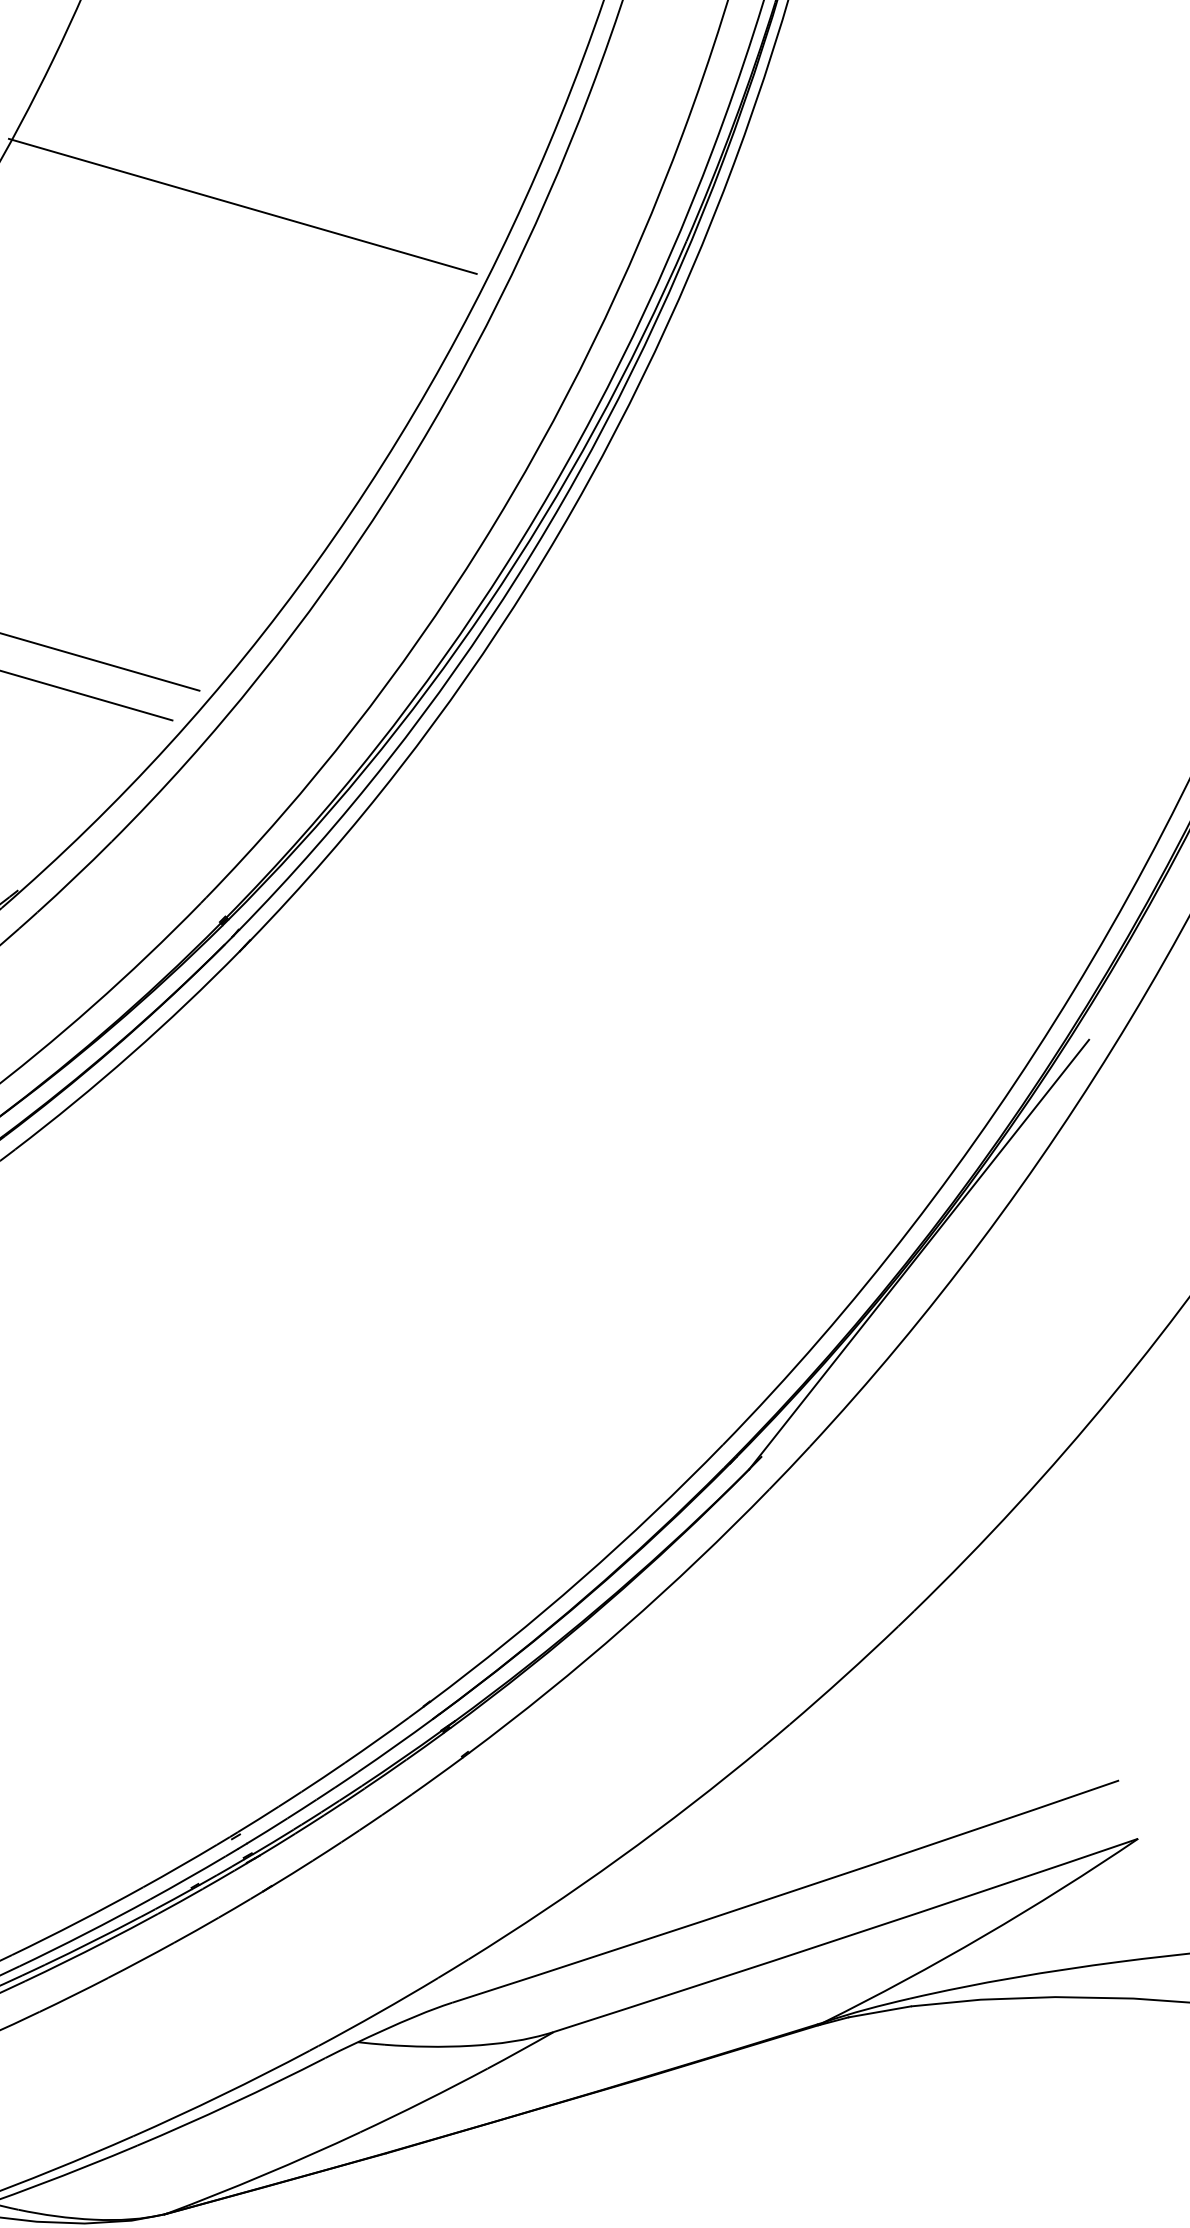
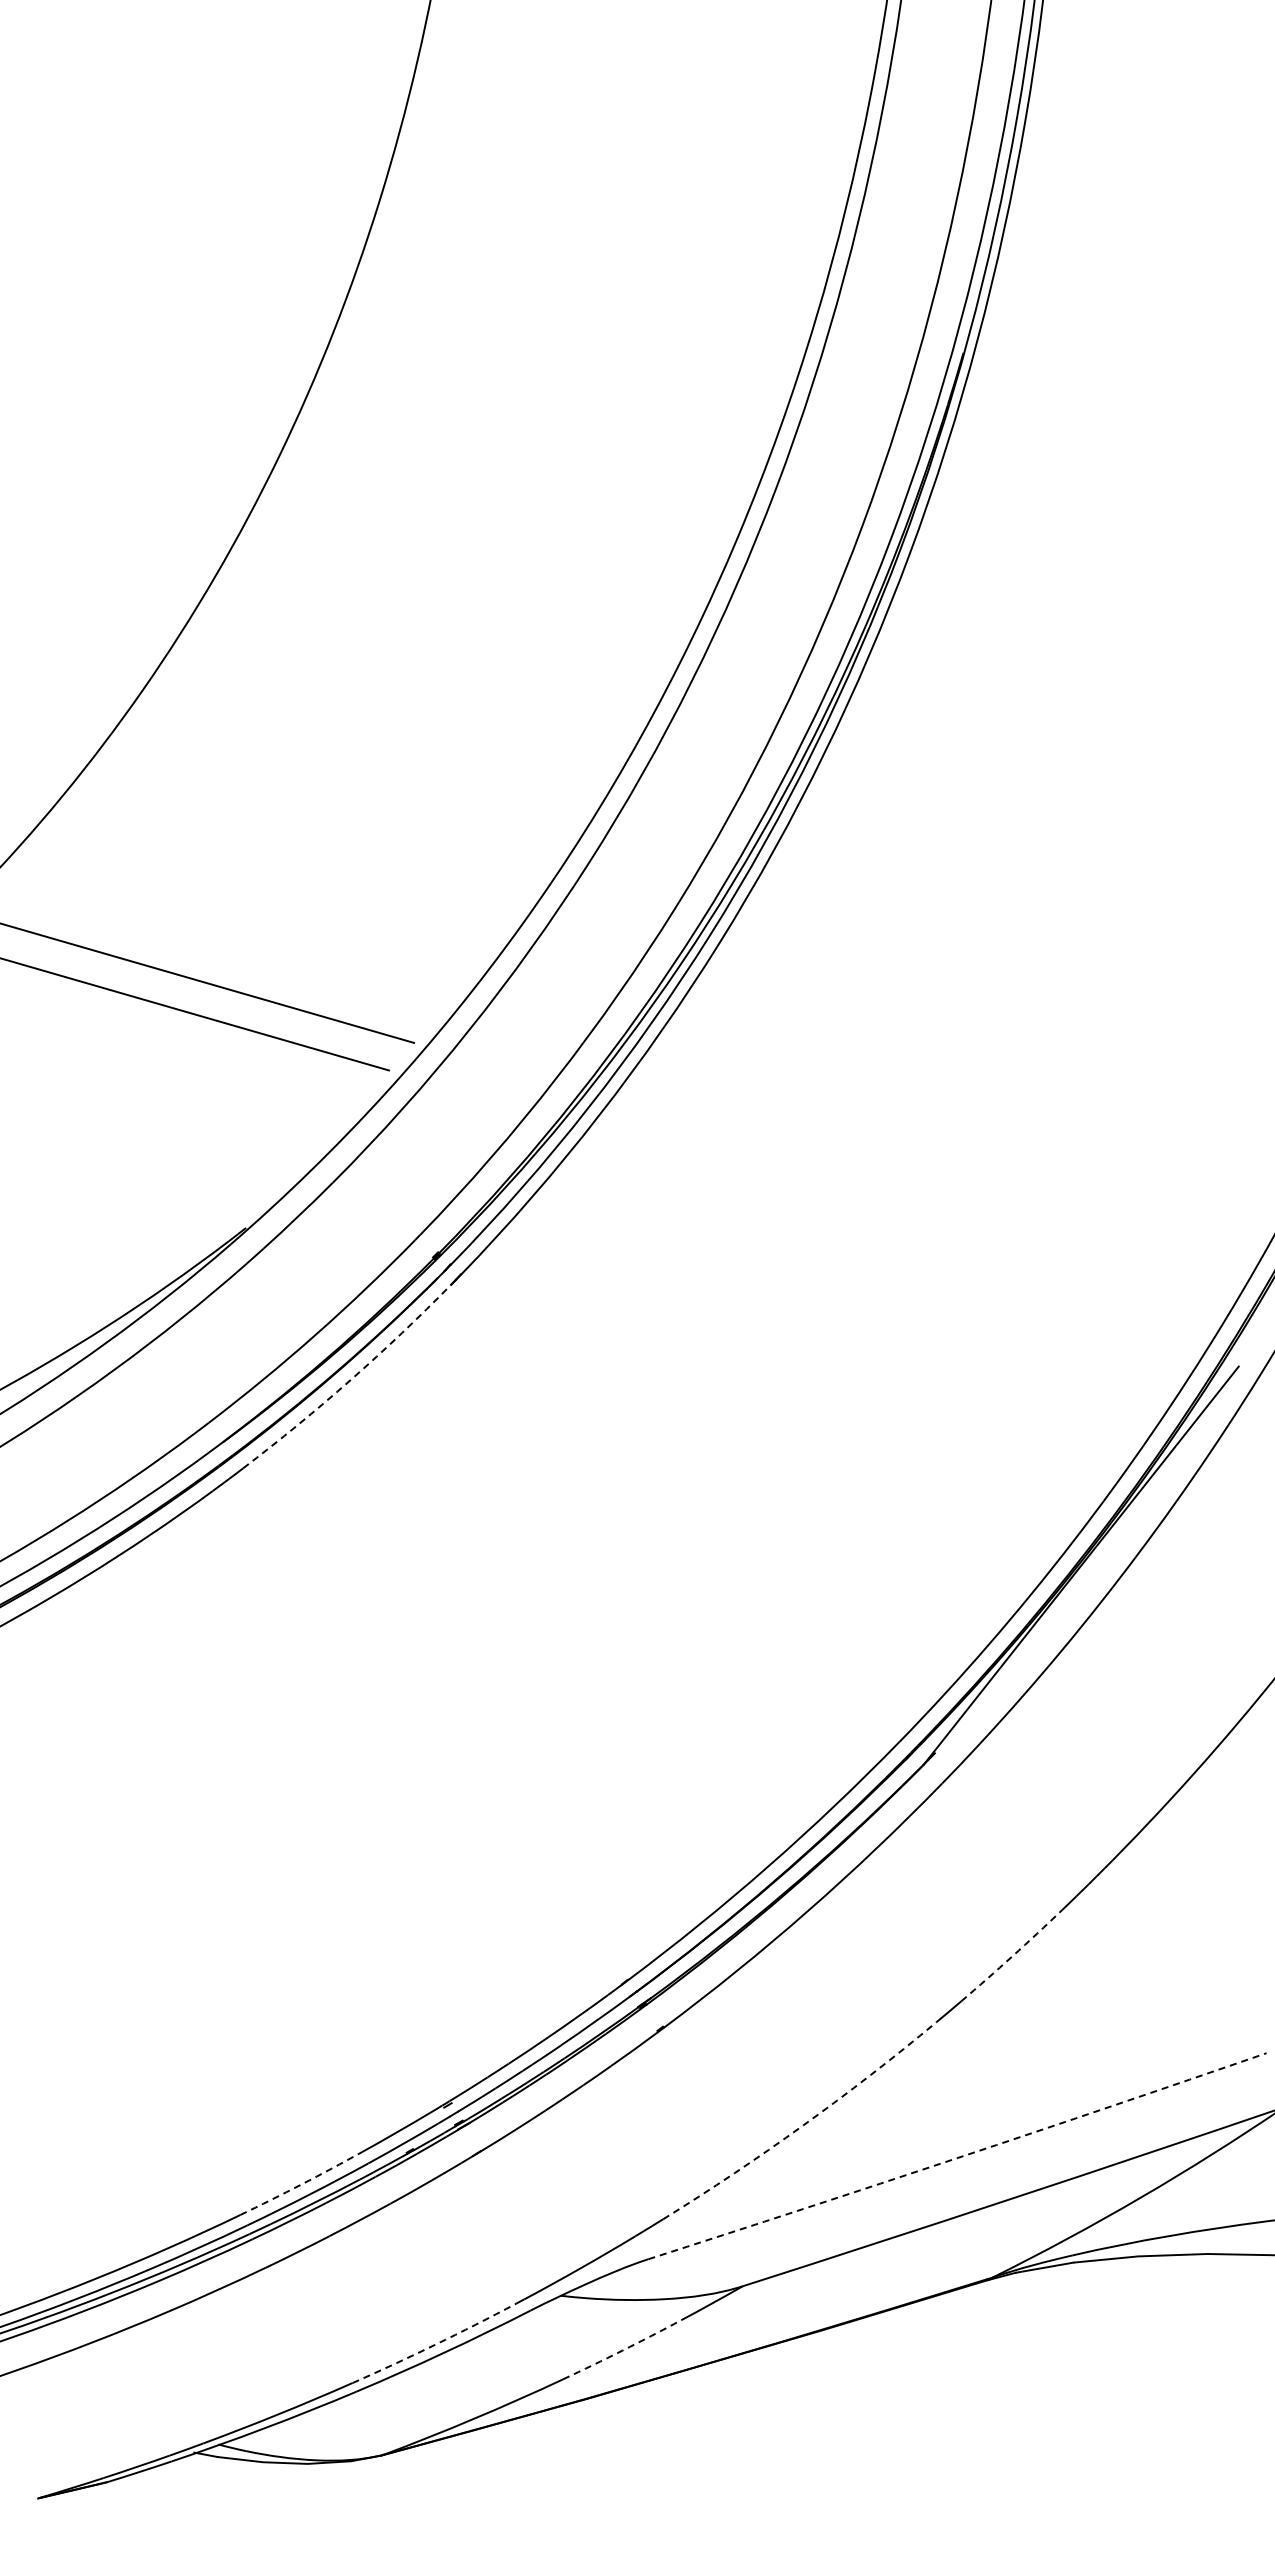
line: (243, 205) -> (454, 593), removed
arc: (130, 1054) -> (350, 1380), solid -> dashed
arc: (845, 1676) -> (1012, 1956), solid -> dashed
arc: (619, 1858) -> (803, 2125), solid -> dashed
arc: (786, 1893) -> (958, 2157), solid -> dashed
arc: (78, 1922) -> (301, 2184), solid -> dashed
arc: (222, 2094) -> (435, 2344), solid -> dashed
arc: (424, 2101) -> (622, 2350), solid -> dashed

